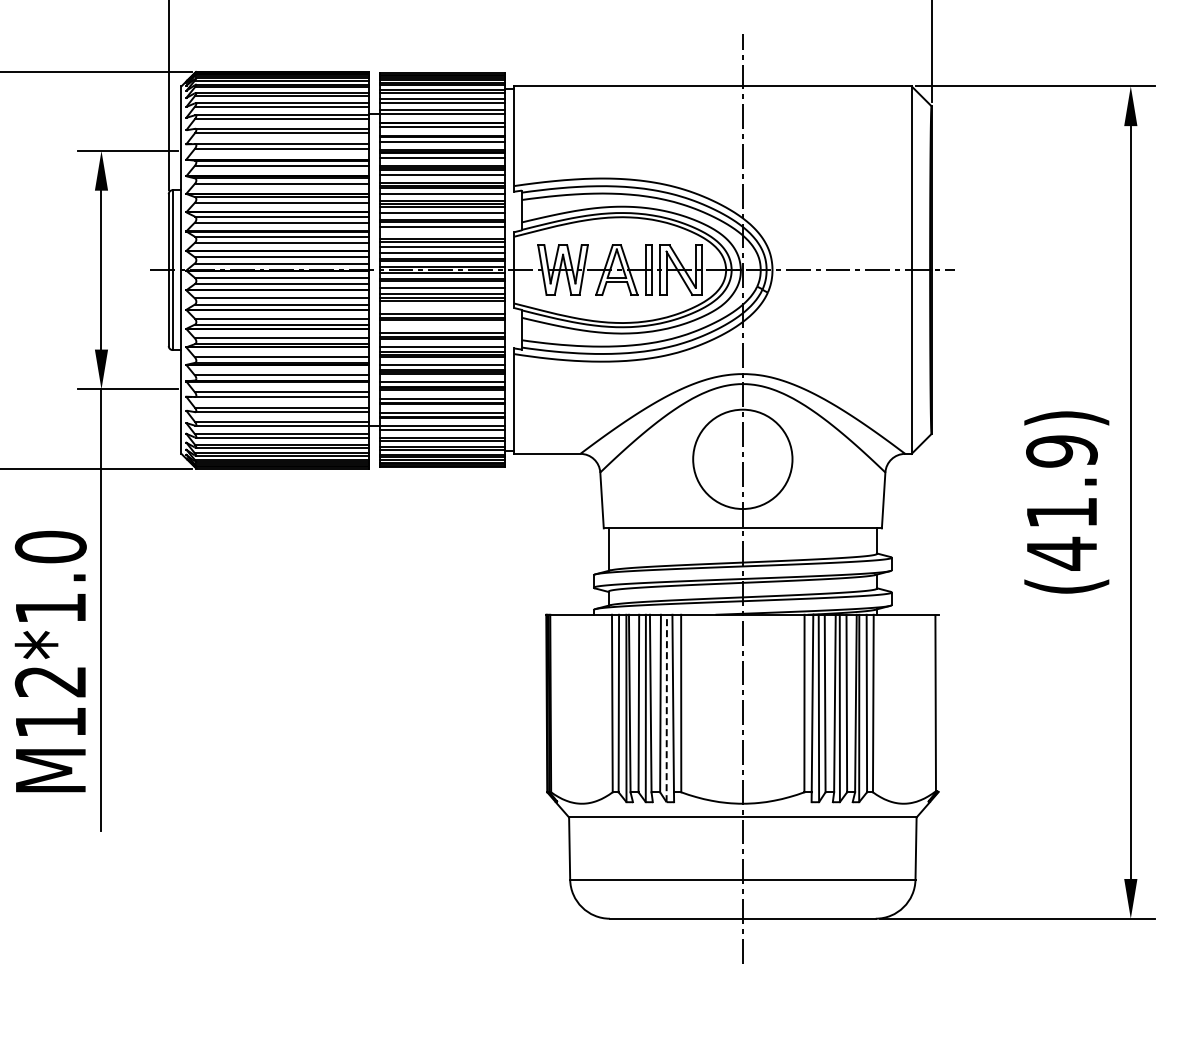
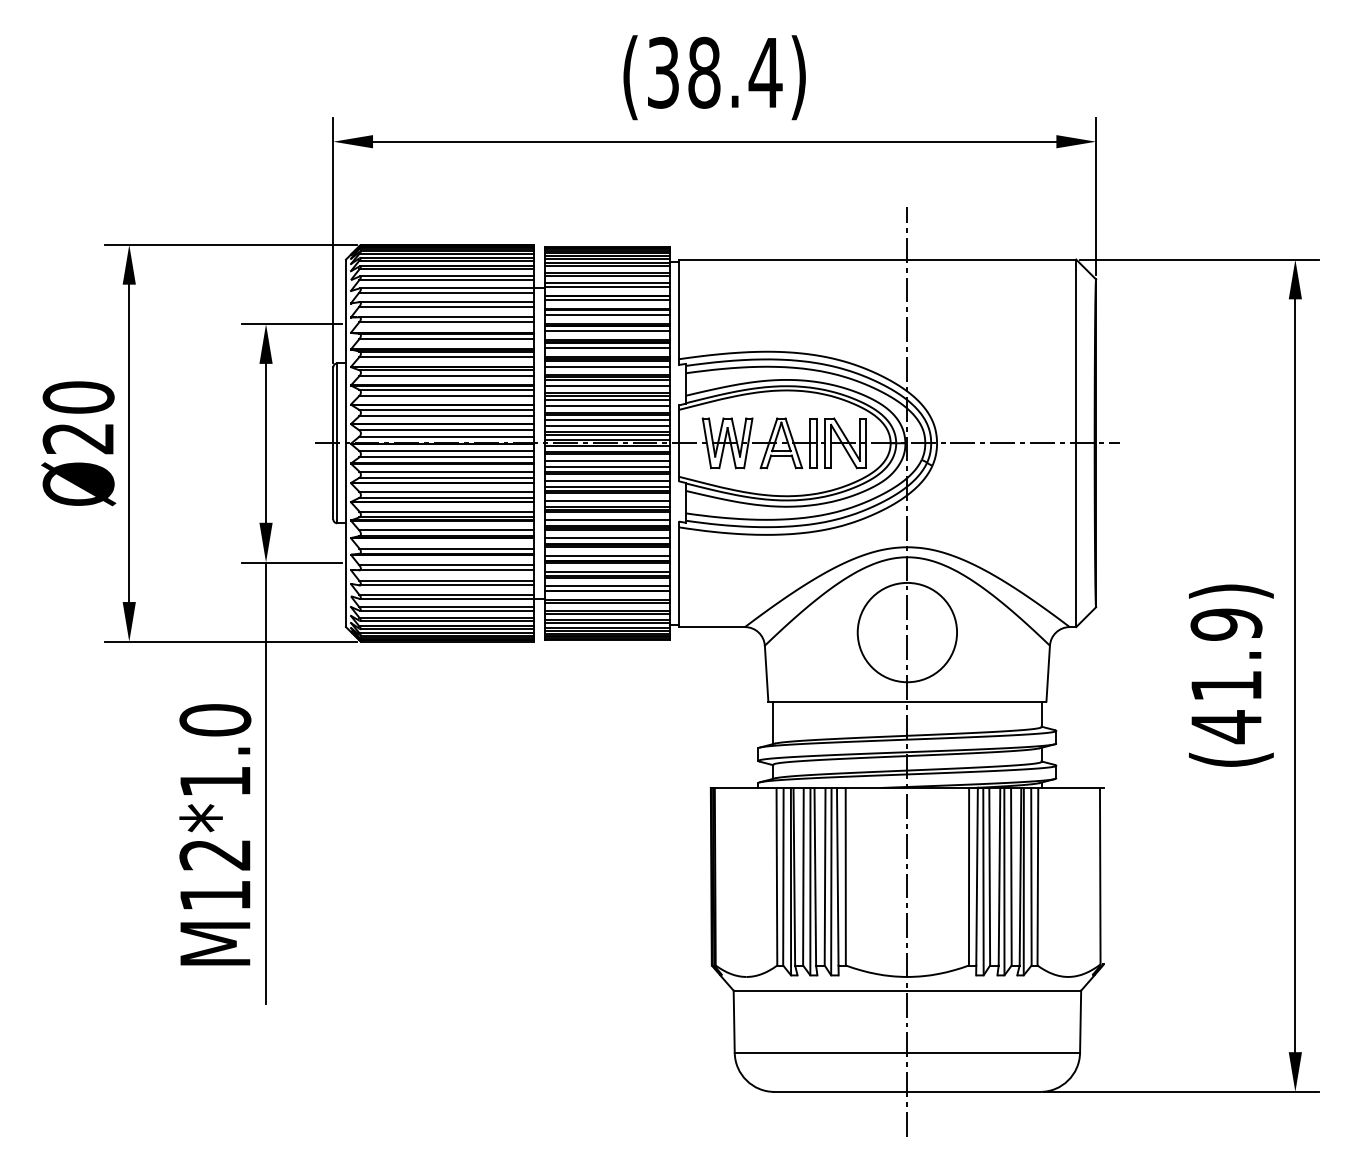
line: (442, 232) -> (607, 405), added
line: (442, 307) -> (607, 480), added
line: (442, 327) -> (607, 500), added
line: (666, 708) -> (831, 881), dashed -> solid

